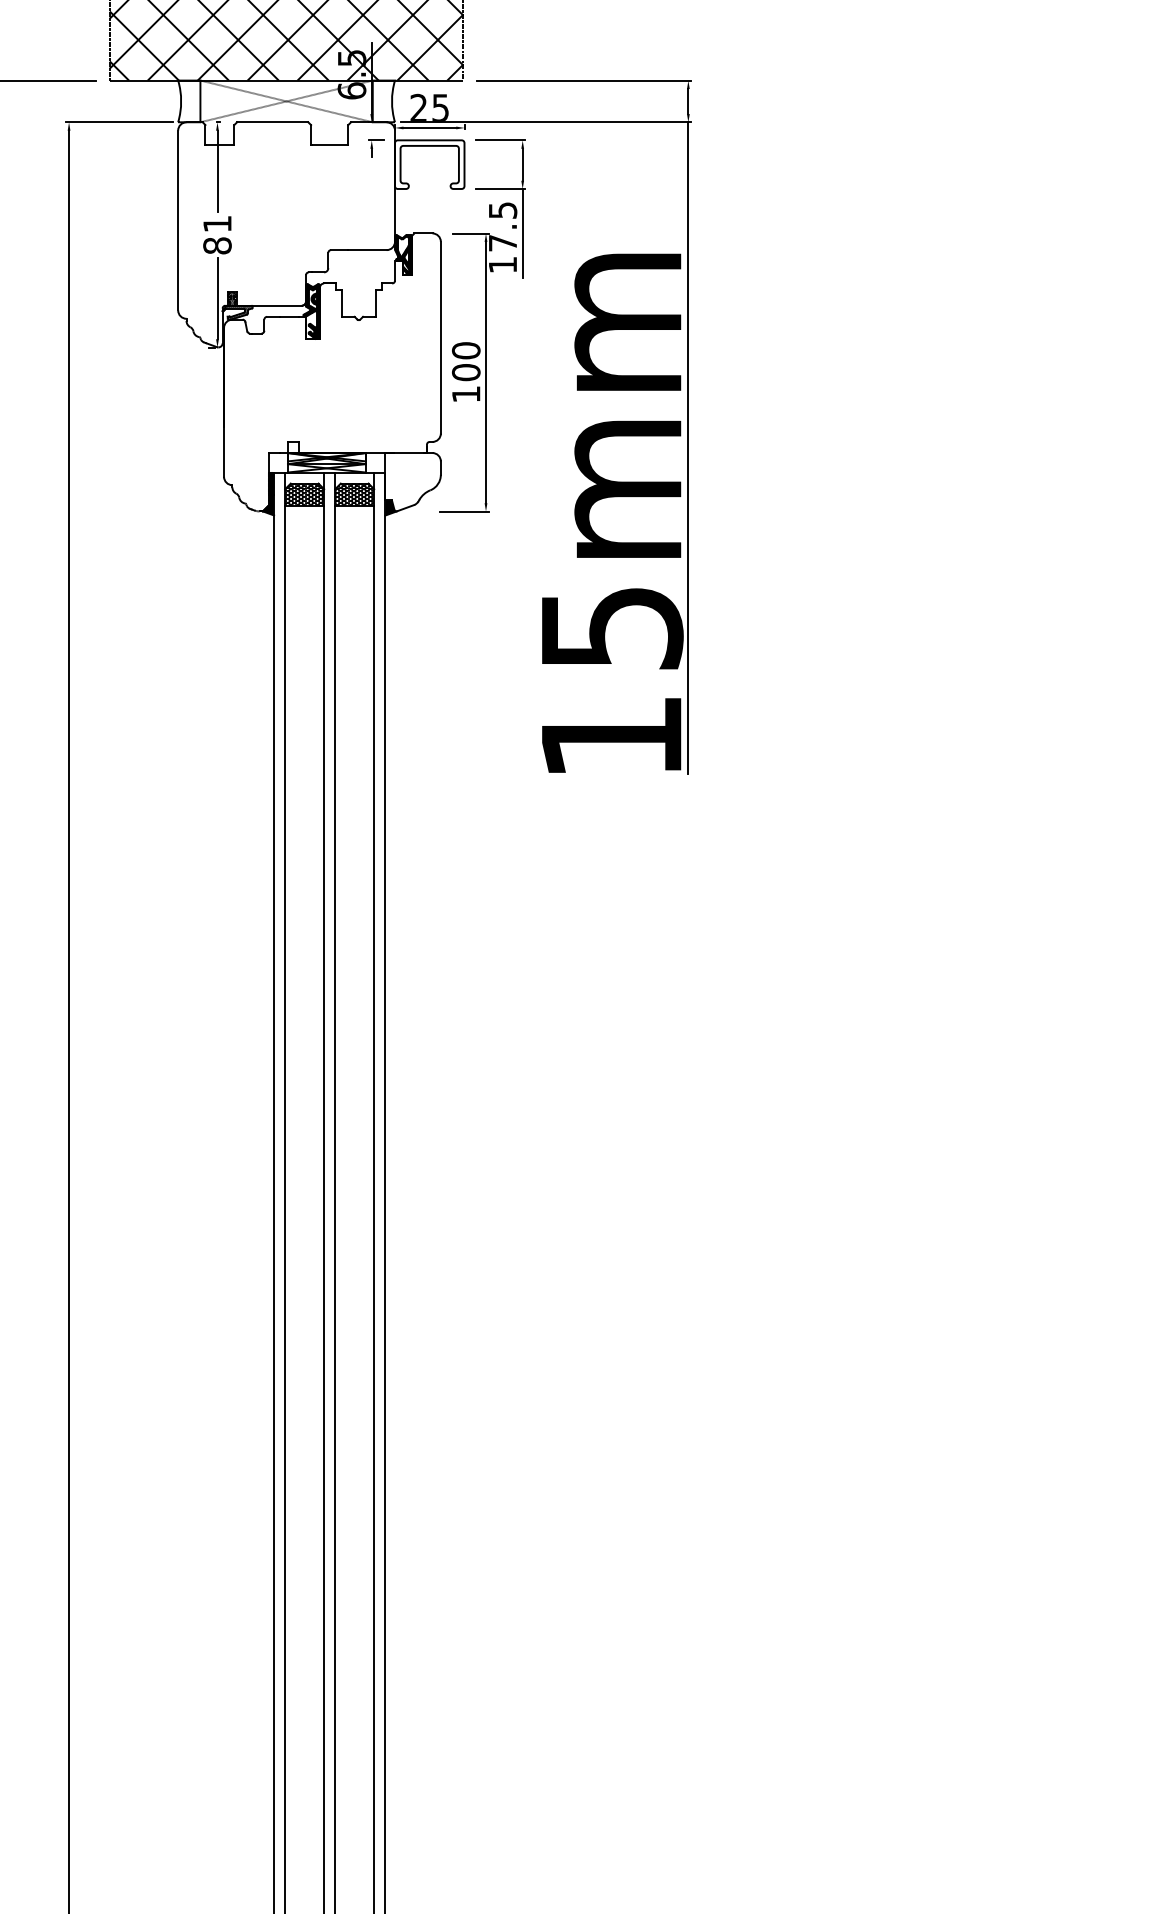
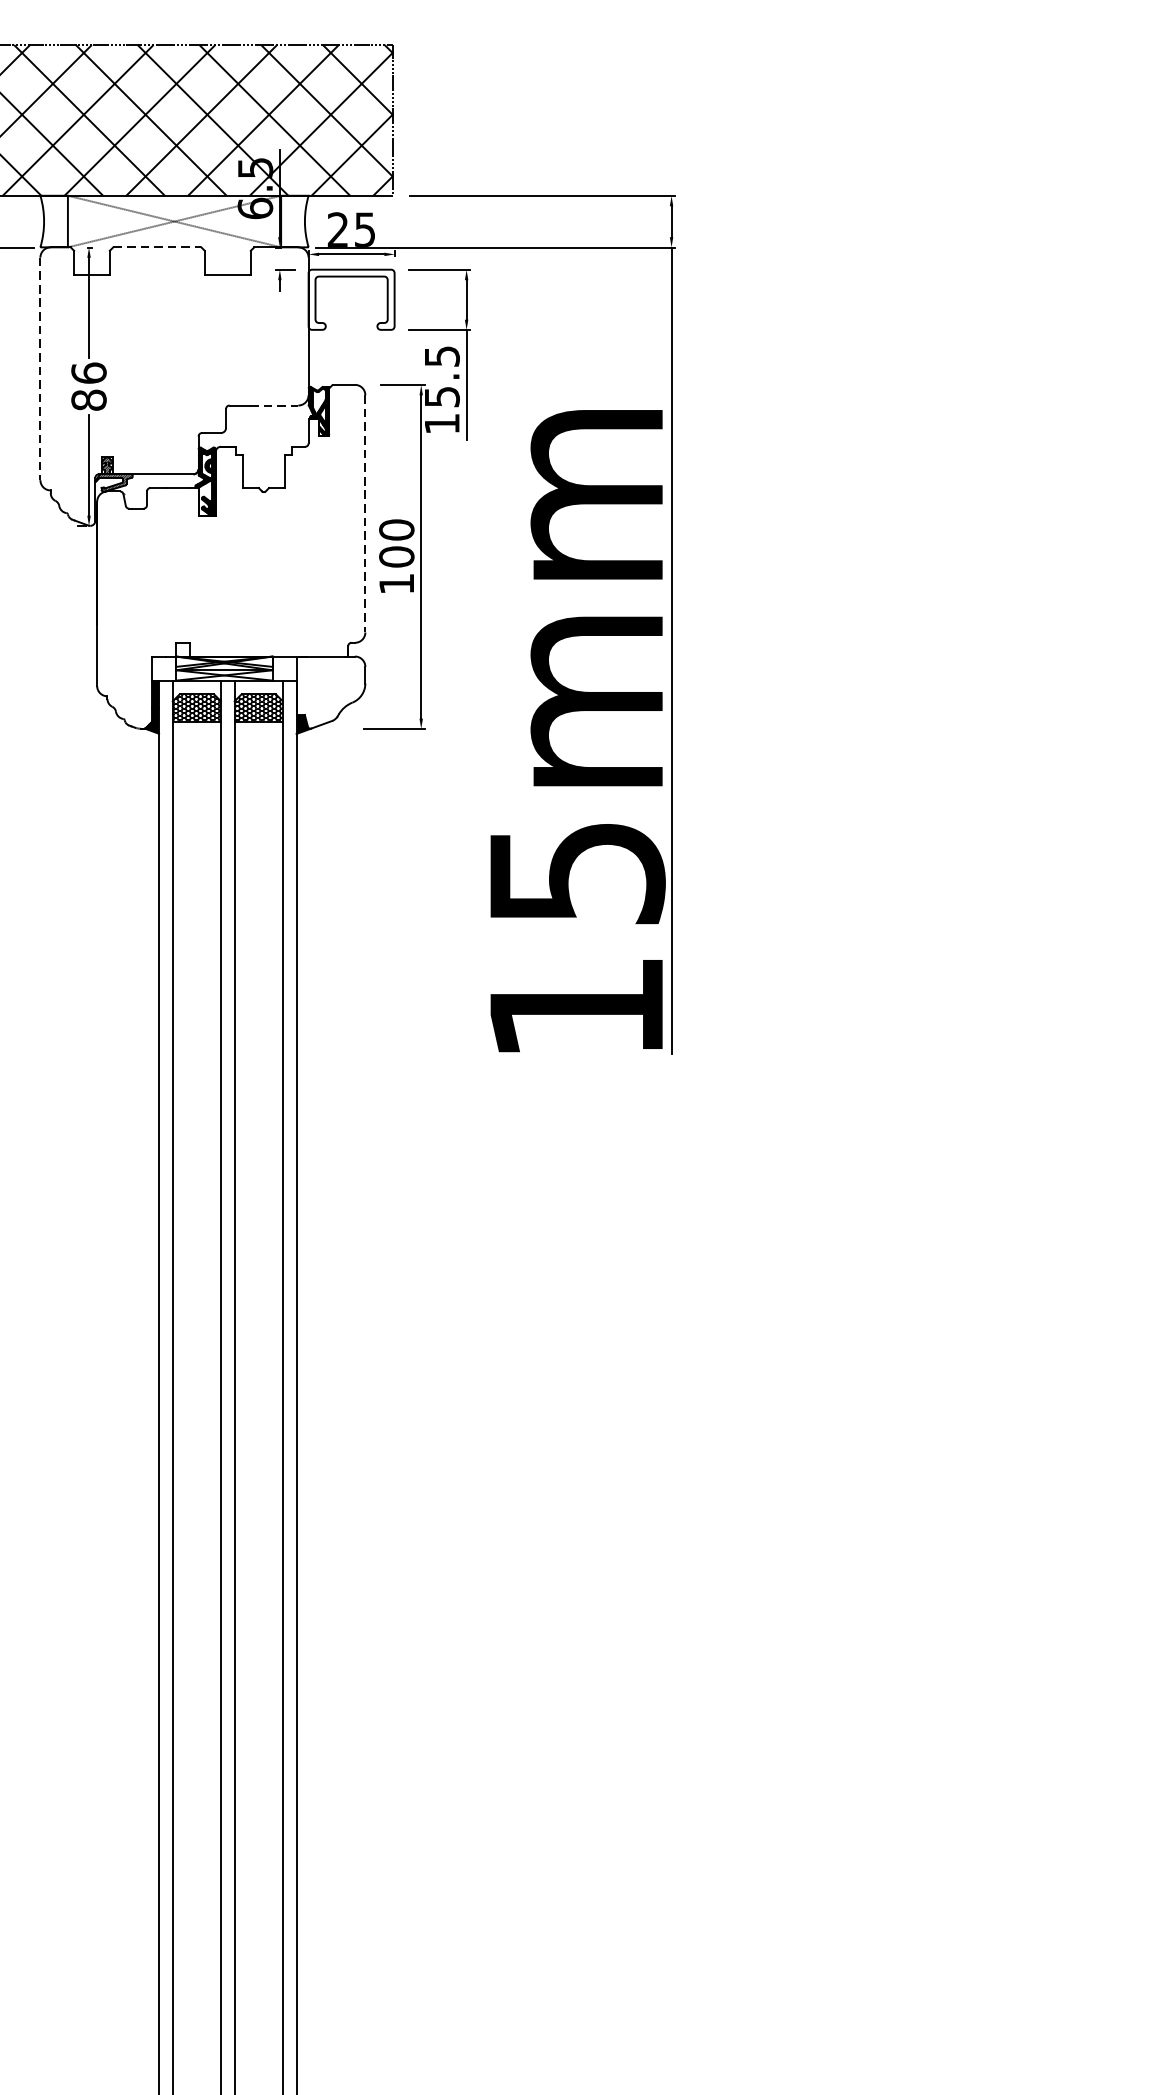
line: (272, 122) -> (157, 247), solid -> dashed
line: (178, 220) -> (40, 368), solid -> dashed
text: (217, 223) -> (89, 372), 81 -> 86
text: (503, 243) -> (442, 397), 17.5 -> 15.5
line: (367, 250) -> (274, 405), solid -> dashed
line: (440, 337) -> (364, 513), solid -> dashed

